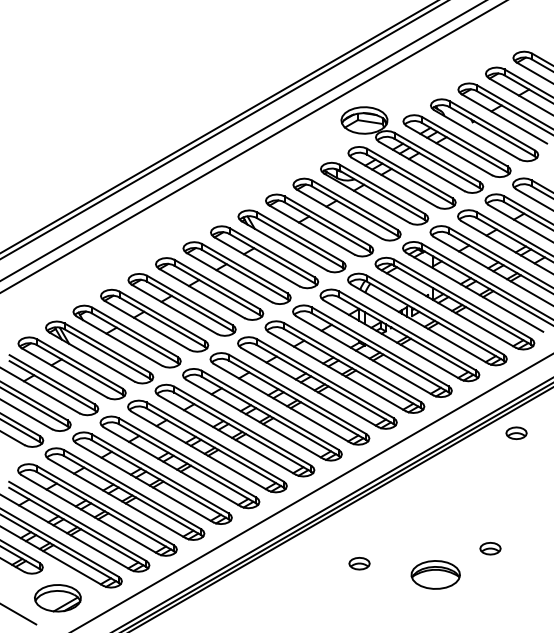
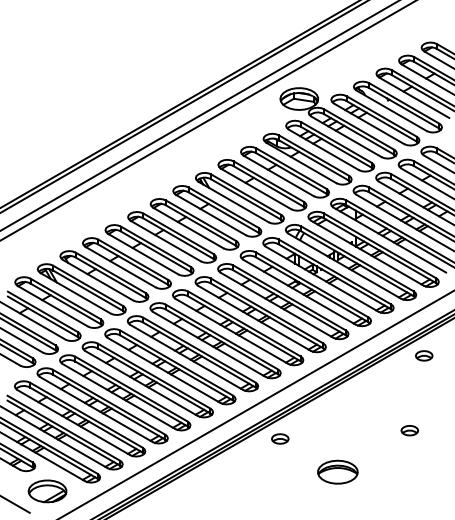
part: (490, 548) -> (409, 430), moved
part: (359, 563) -> (280, 438), moved
part: (435, 574) -> (337, 471), moved

